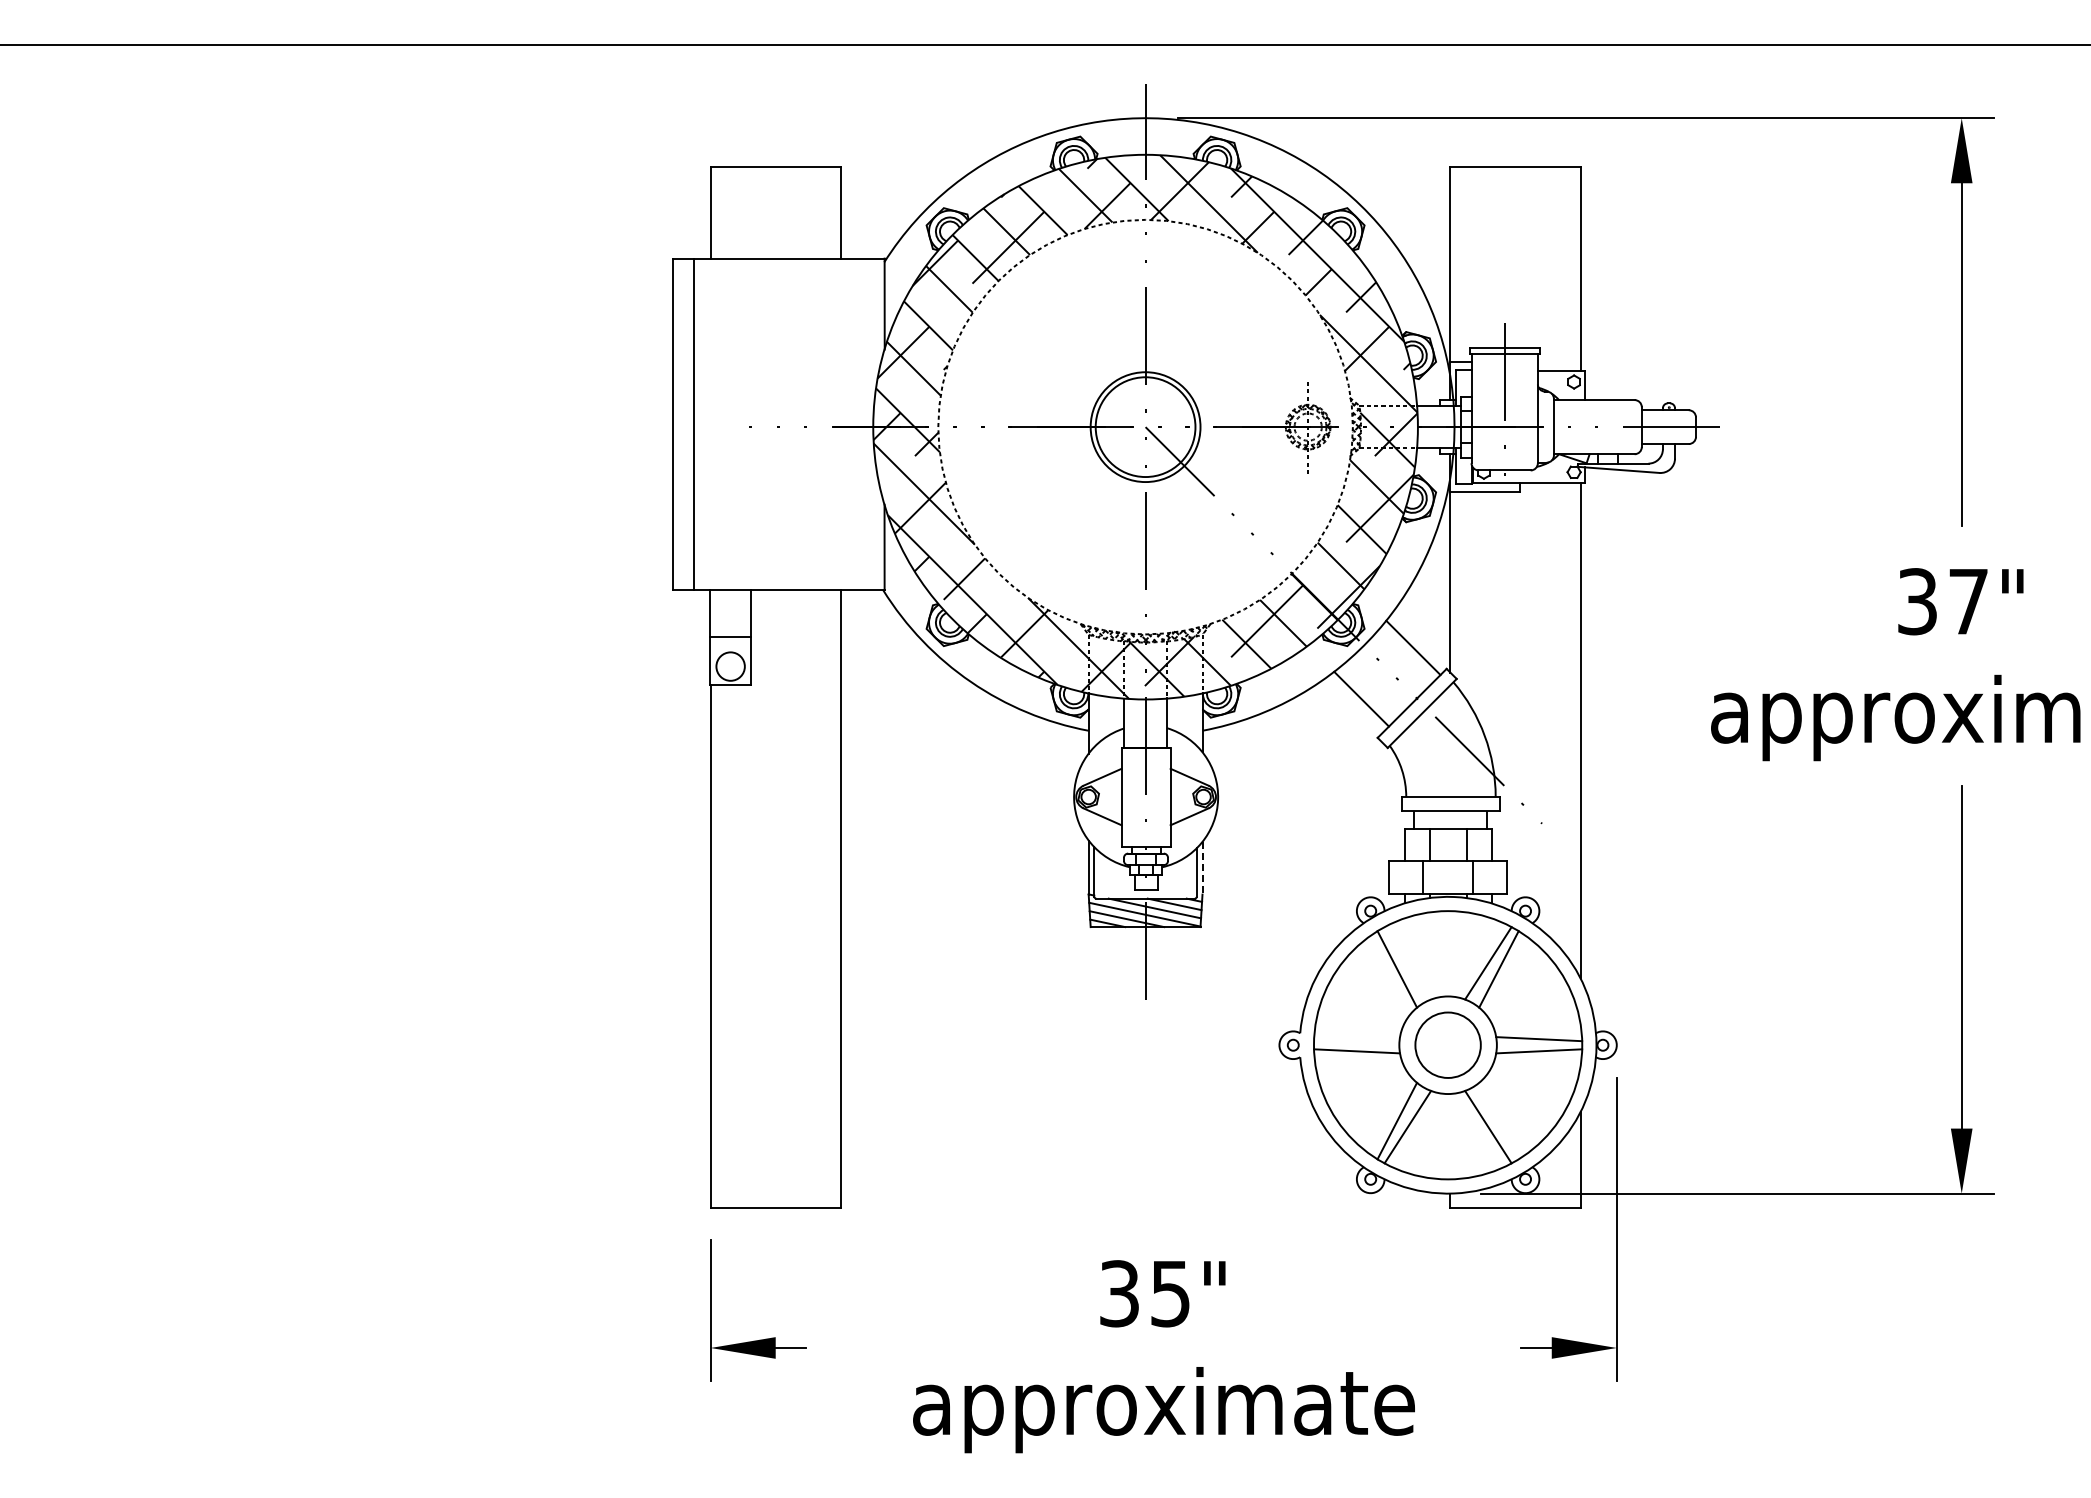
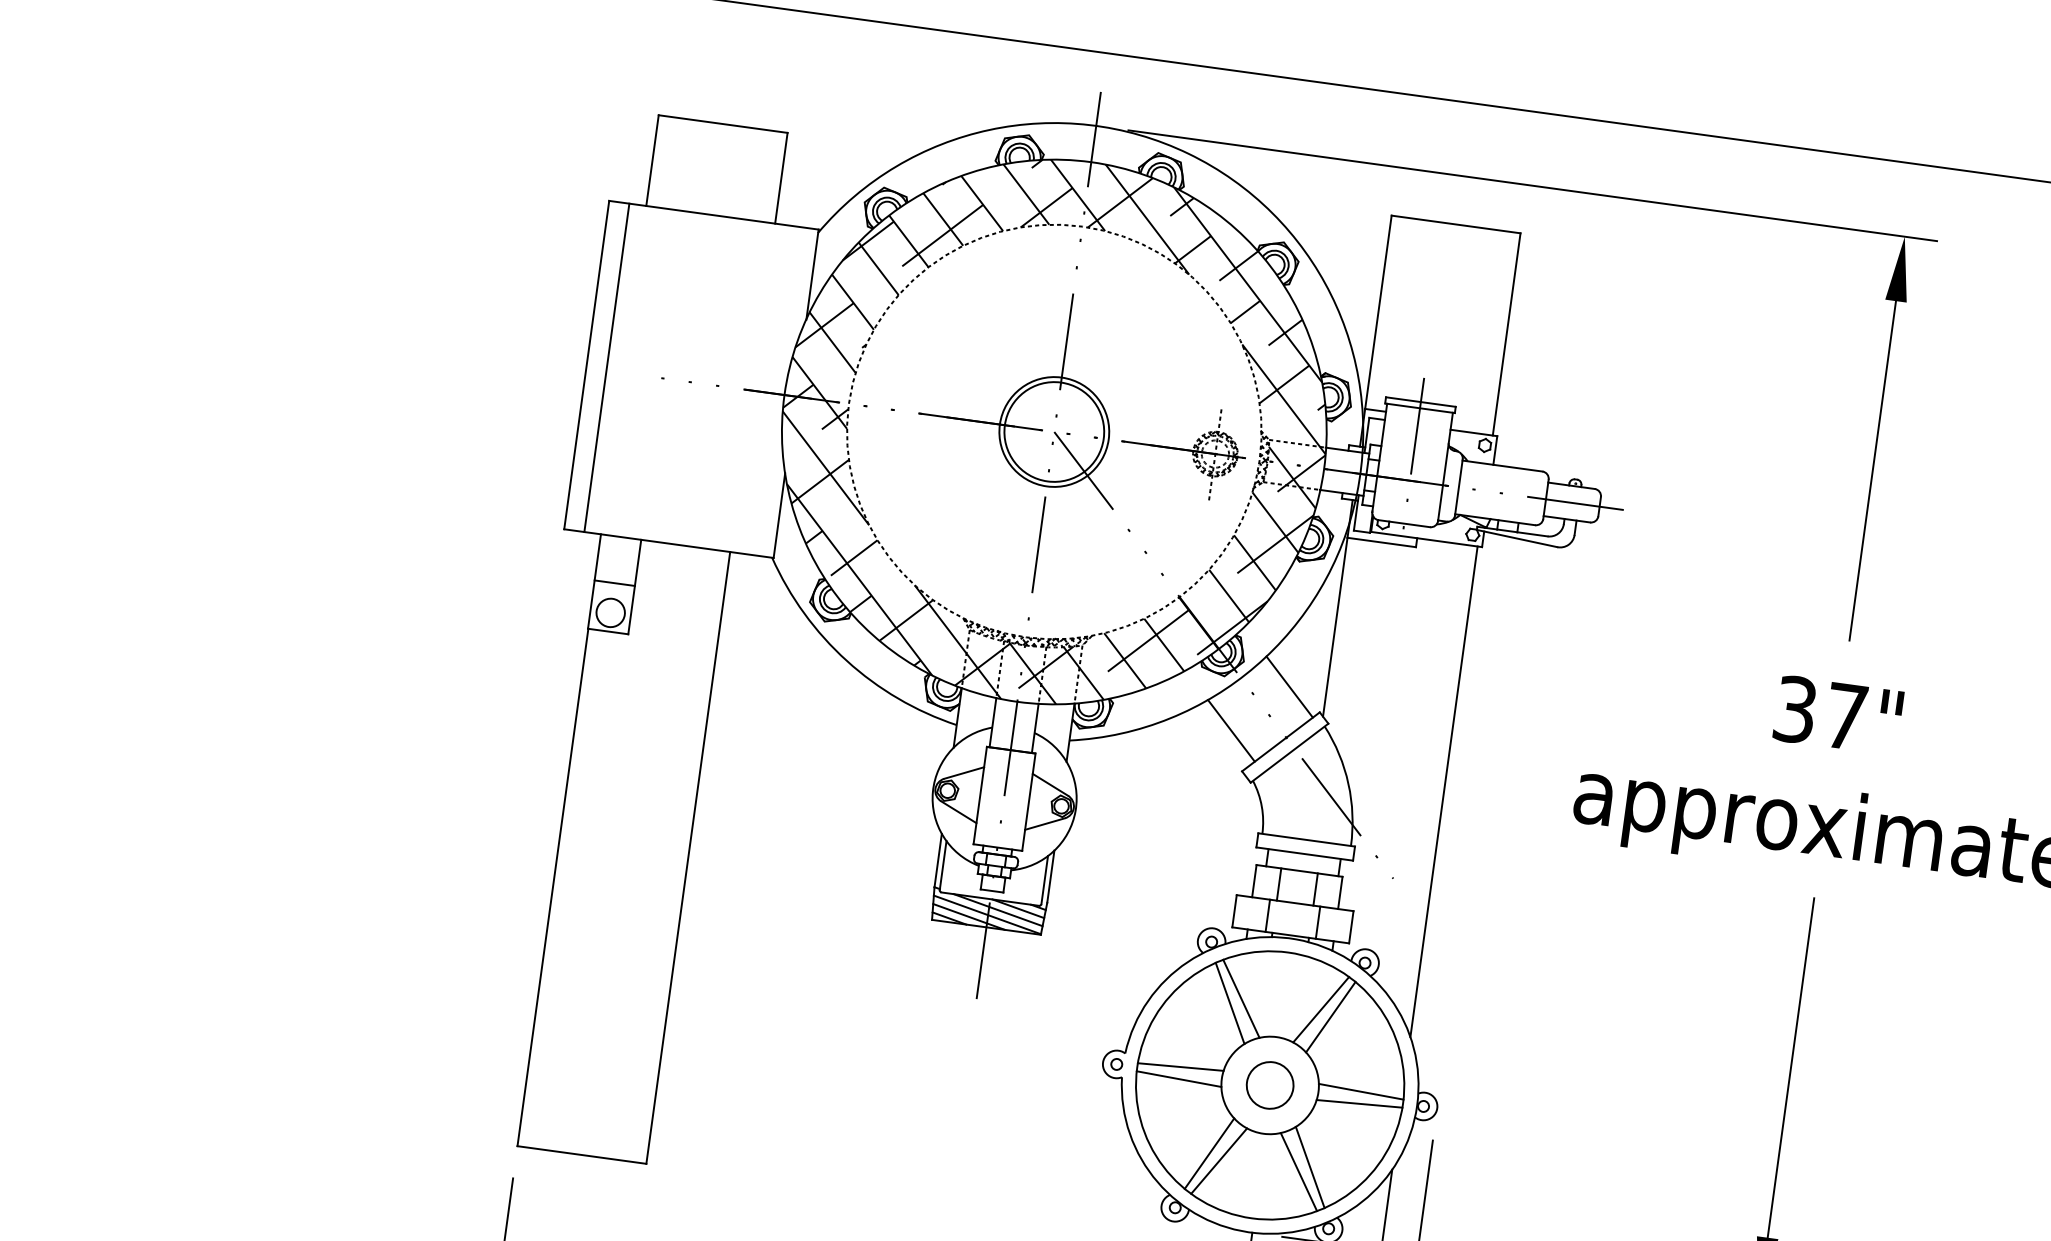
line: (1202, 868) -> (1050, 876), dashed -> solid
line: (1407, 963) -> (1241, 998), added
line: (1357, 1039) -> (1181, 1067), added
circle: (1447, 1044) -> (1269, 1084), size x0.71
line: (1498, 1120) -> (1309, 1166), added

